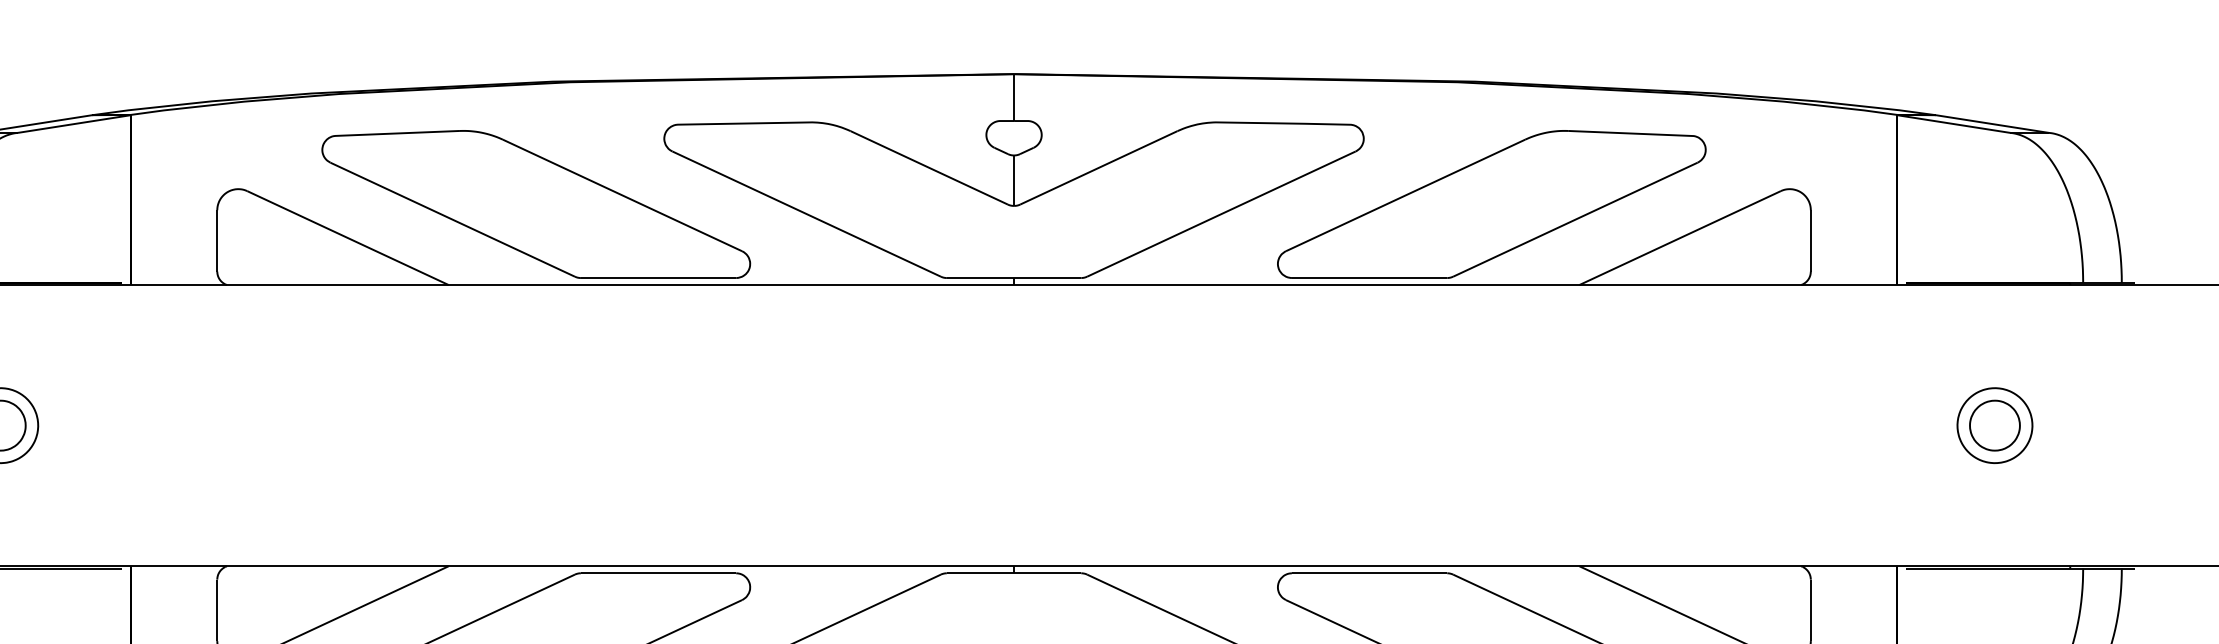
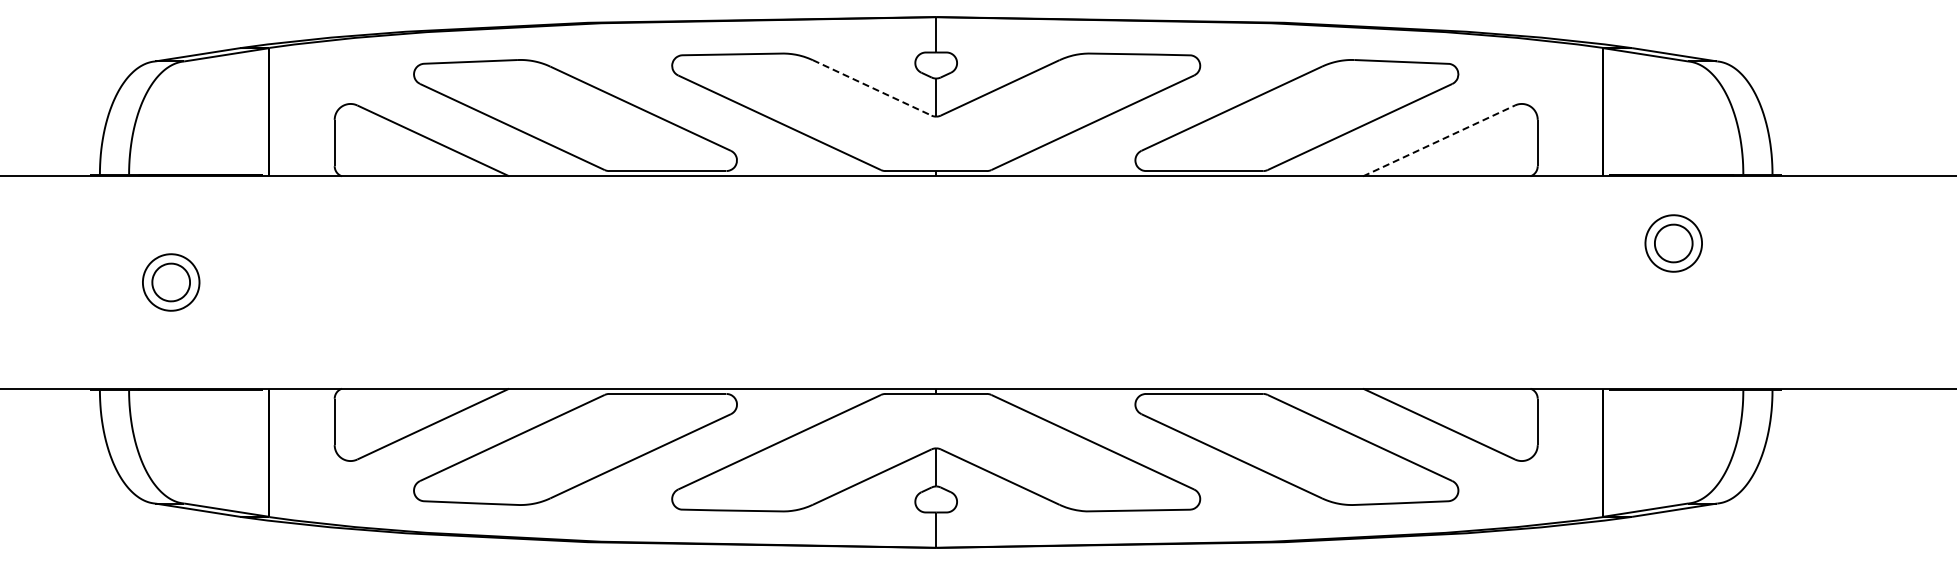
line: (929, 167) -> (872, 87), solid -> dashed
line: (1680, 237) -> (1439, 140), solid -> dashed
part: (1994, 425) -> (1673, 243), moved

